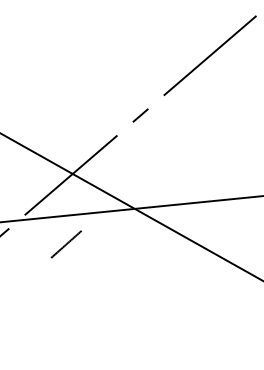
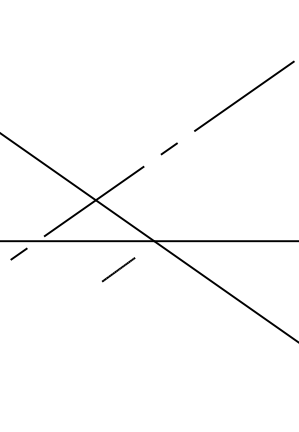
line: (66, 244) -> (118, 269), moved

